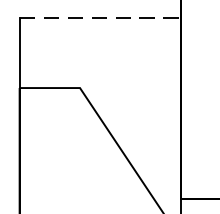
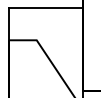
line: (99, 16) -> (45, 7), dashed -> solid

